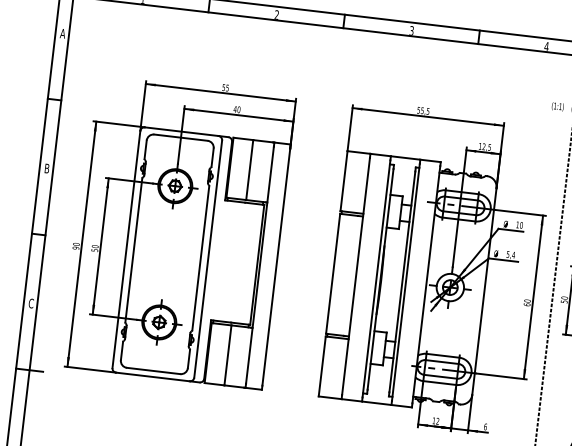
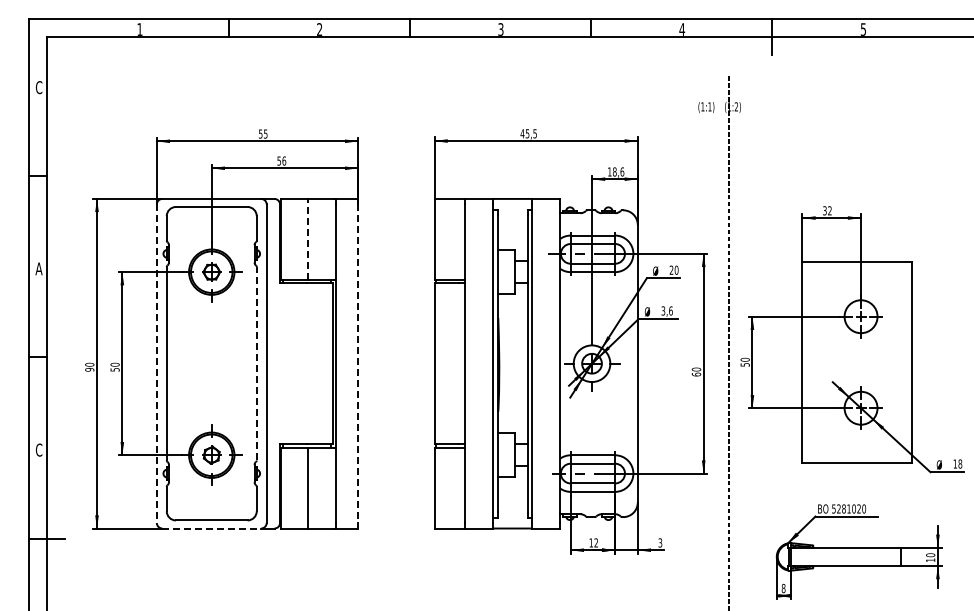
text: (62, 33) -> (38, 87), A -> C
text: (236, 109) -> (281, 160), 40 -> 56
text: (418, 110) -> (522, 133), 55,5 -> 45,5
text: (486, 146) -> (618, 171), 12,5 -> 18,6
text: (46, 168) -> (38, 268), B -> A
line: (249, 169) -> (307, 238), solid -> dashed
text: (517, 224) -> (671, 269), 10 -> 20
line: (126, 250) -> (156, 364), solid -> dashed
text: (510, 254) -> (666, 310), 5,4 -> 3,6
line: (200, 258) -> (256, 363), solid -> dashed
line: (276, 267) -> (358, 364), solid -> dashed
line: (153, 377) -> (212, 528), solid -> dashed
text: (485, 426) -> (660, 542), 6 -> 3

